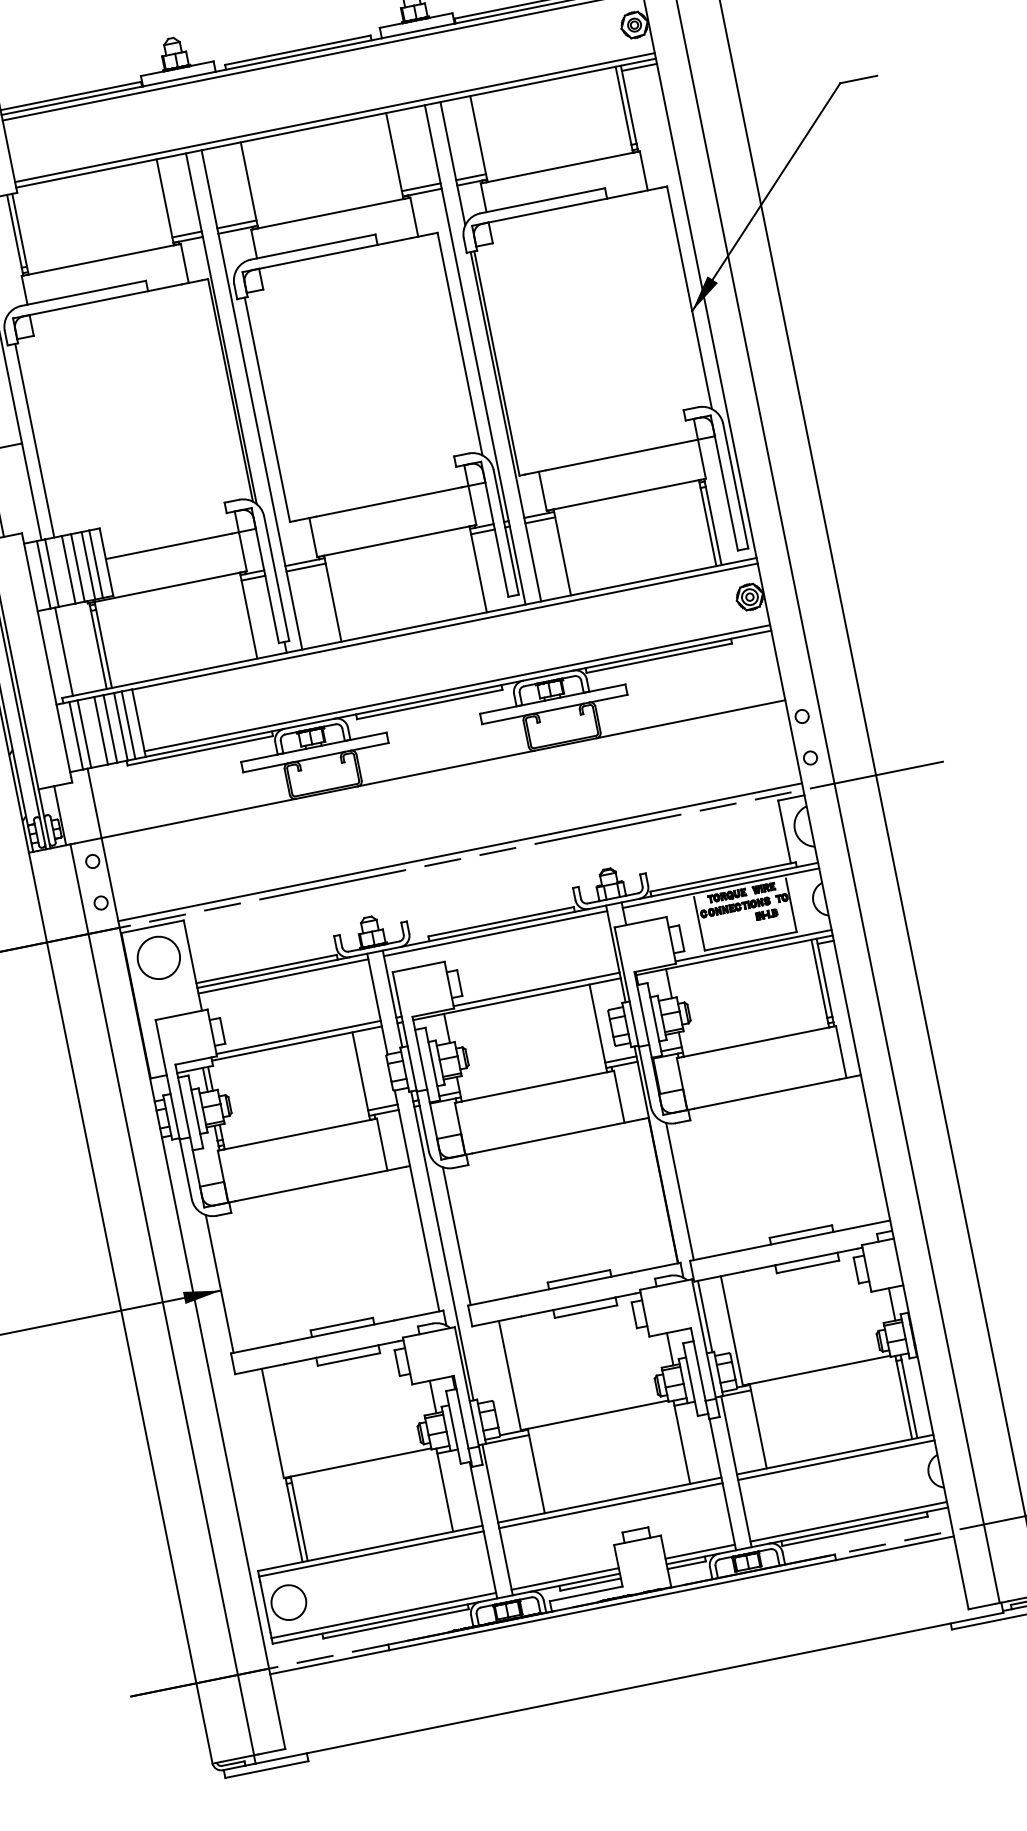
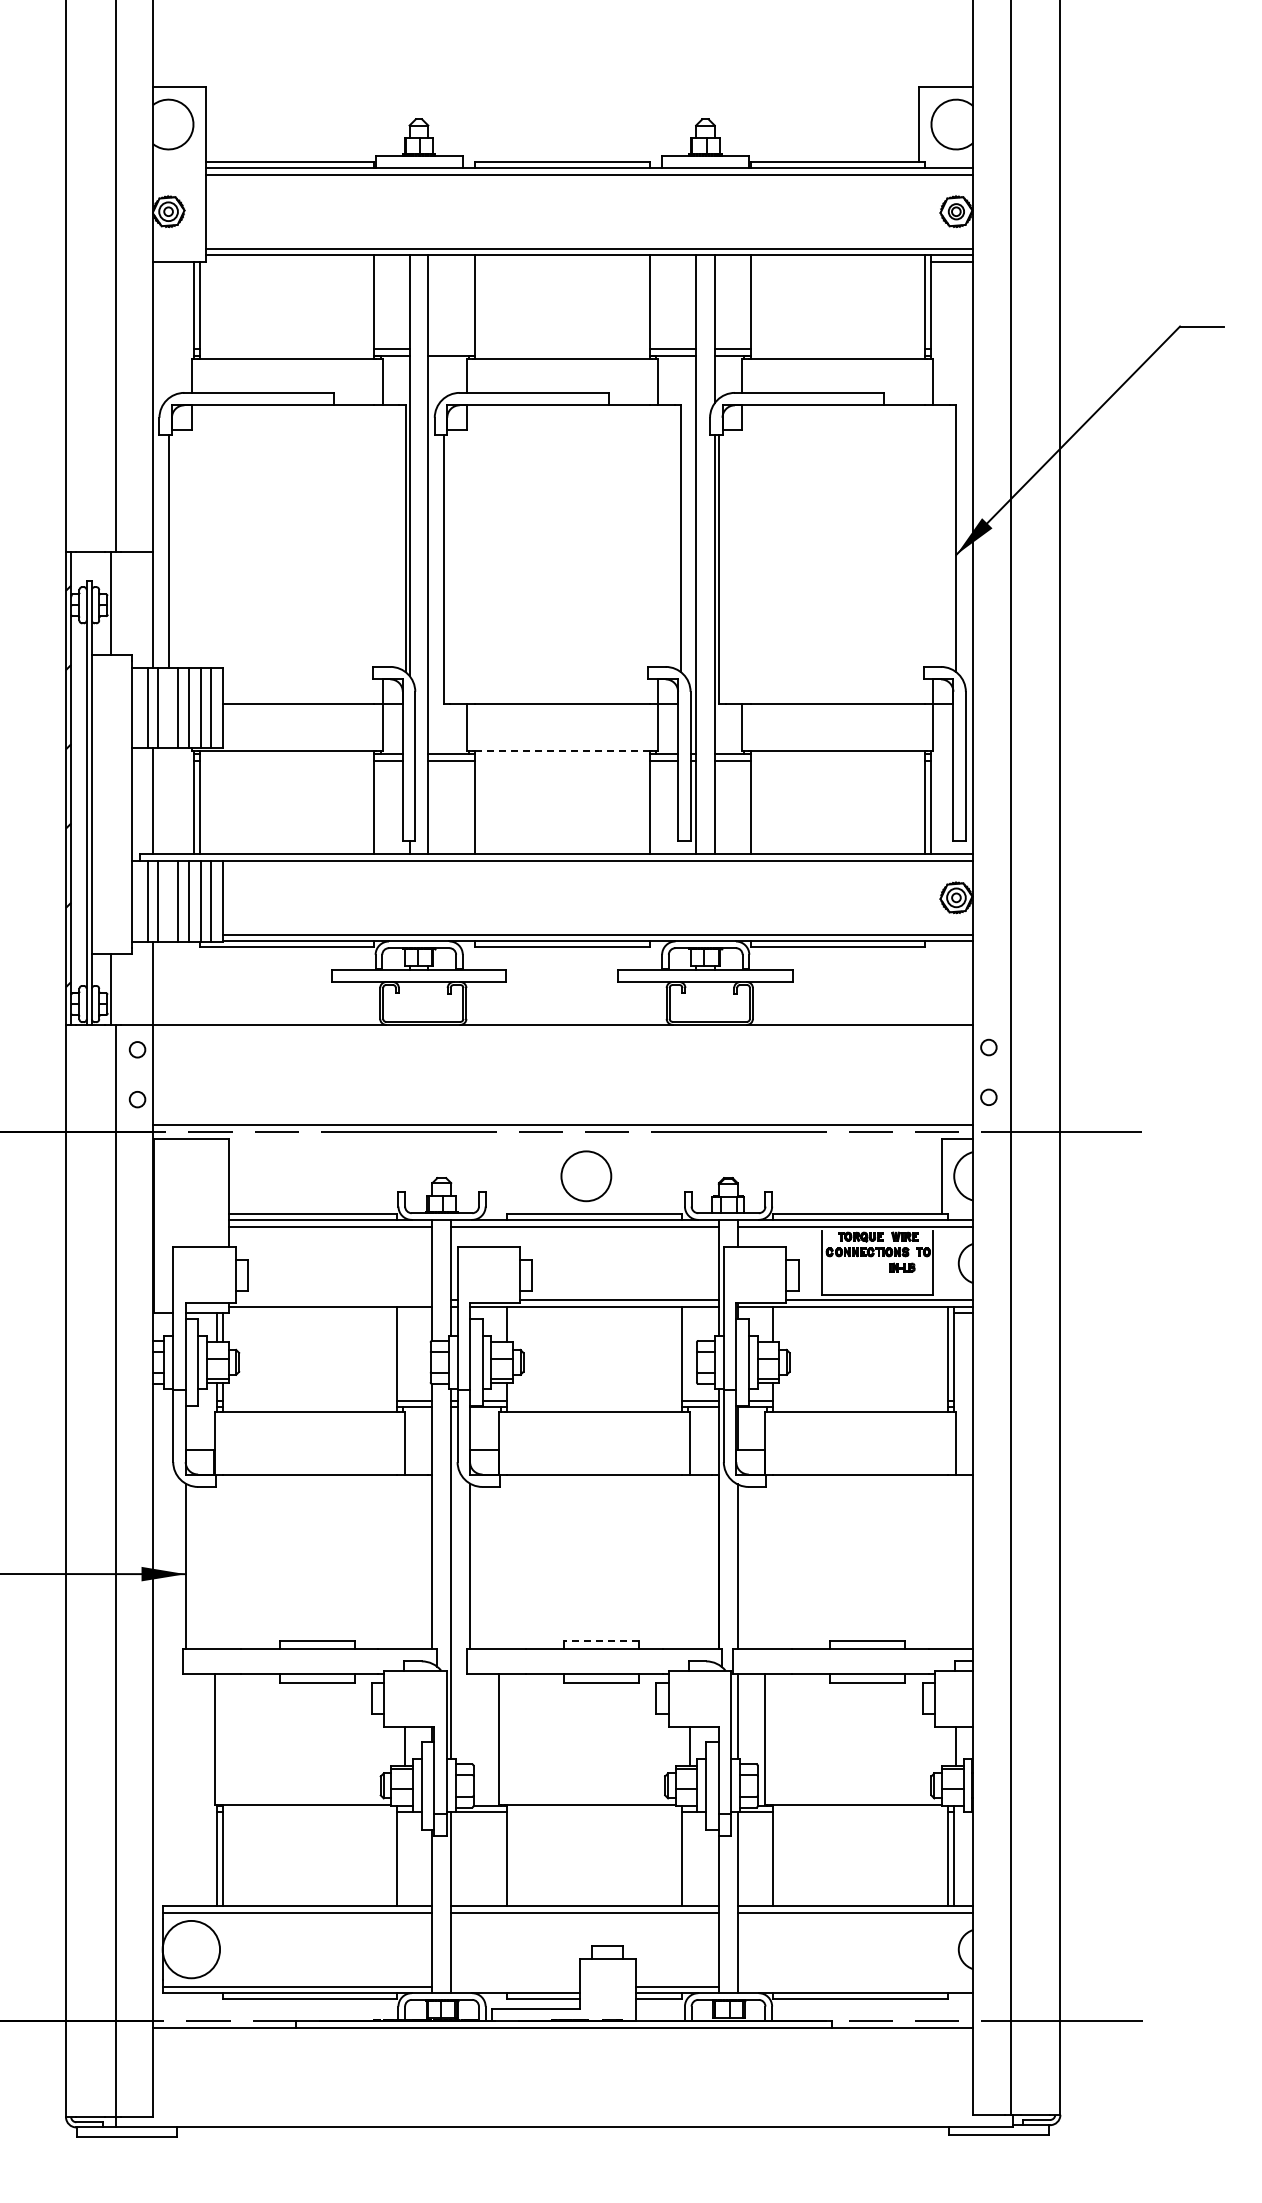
line: (236, 224) -> (451, 349), removed
line: (396, 541) -> (562, 751), solid -> dashed
circle: (159, 958) -> (586, 1176), moved
line: (298, 1037) -> (333, 1300), removed
line: (578, 1276) -> (600, 1640), solid -> dashed
line: (848, 1521) -> (855, 1986), removed
line: (565, 1578) -> (515, 1986), removed
circle: (288, 1602) -> (190, 1949), size x1.4

